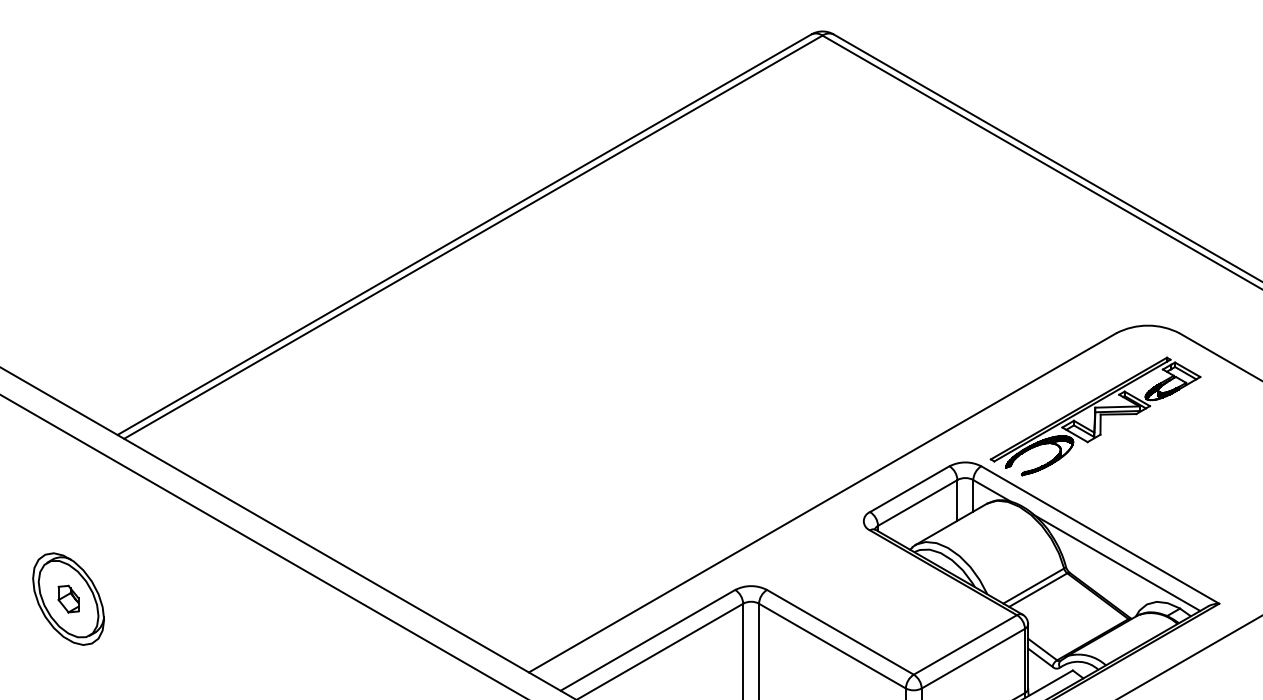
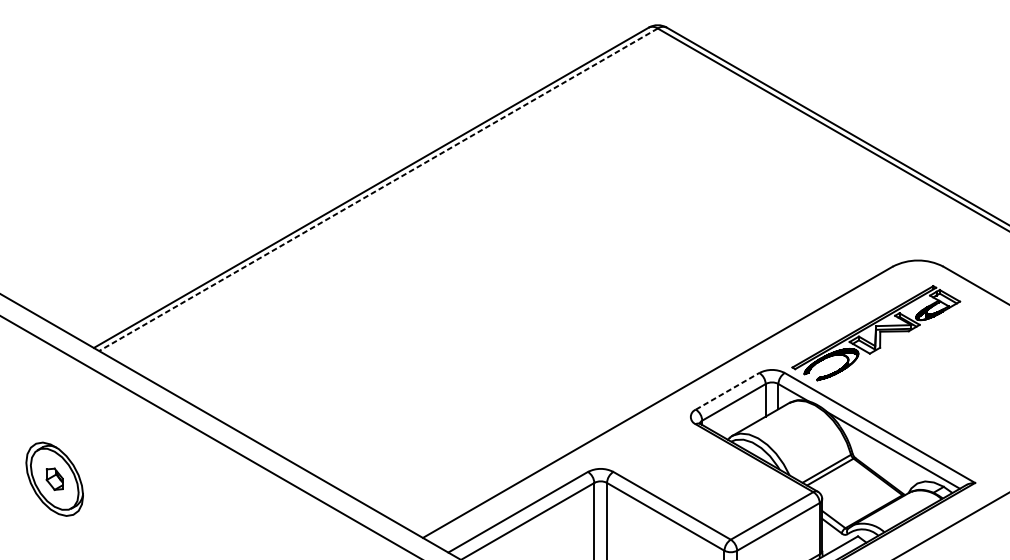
line: (472, 237) -> (377, 190), solid -> dashed
line: (909, 489) -> (727, 391), solid -> dashed

